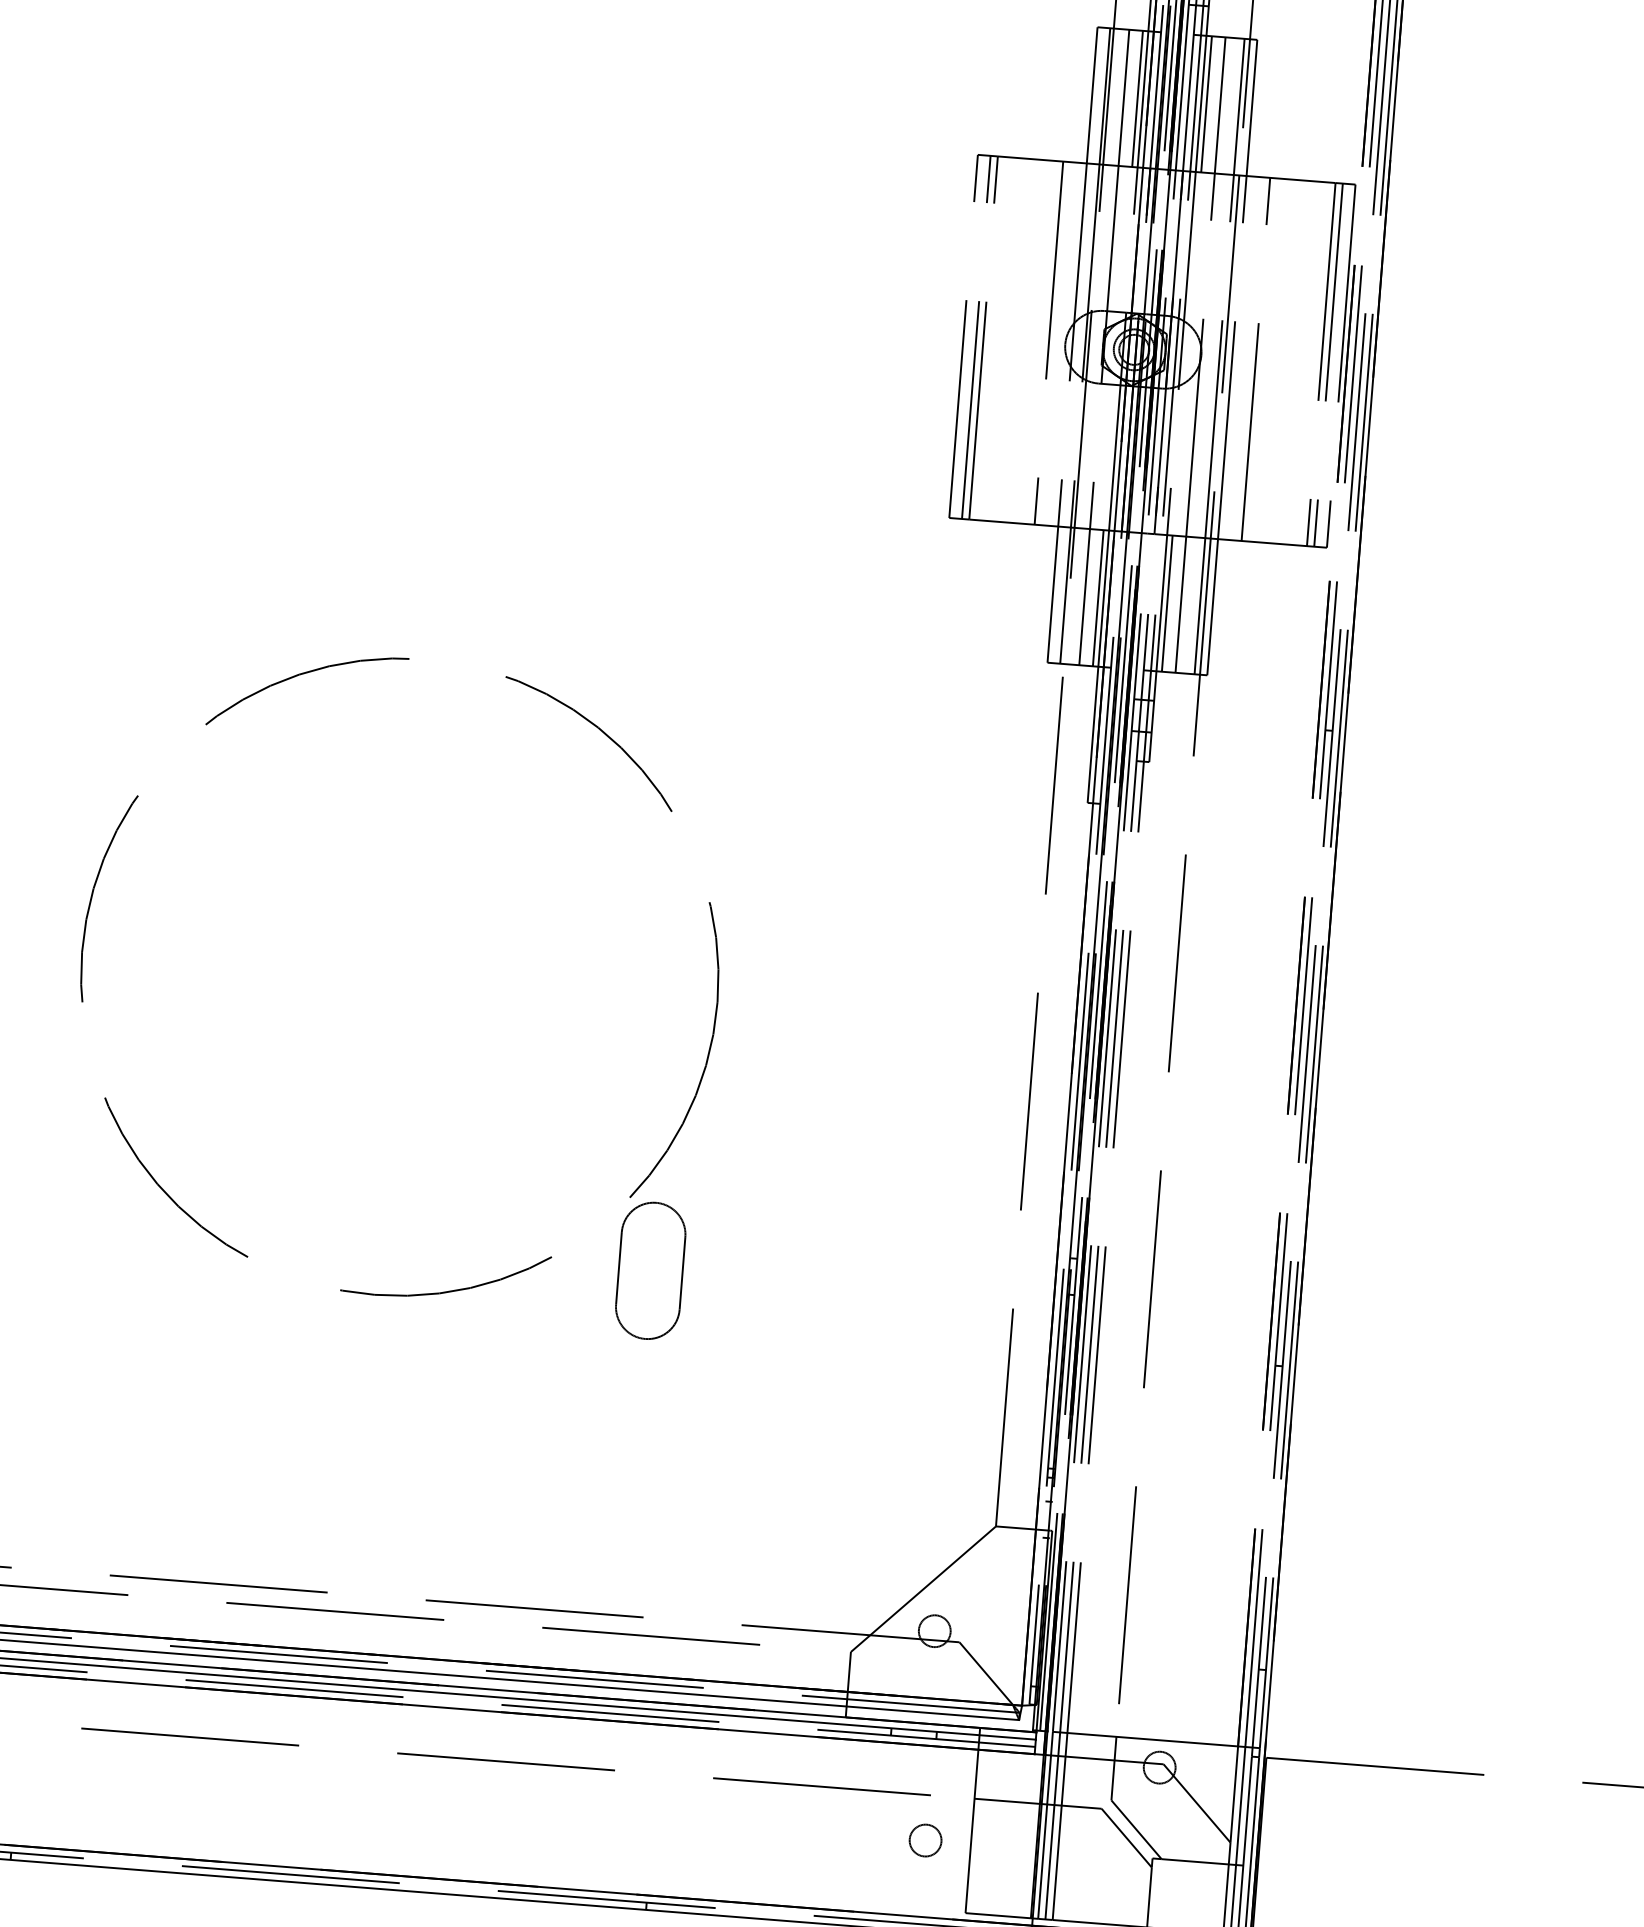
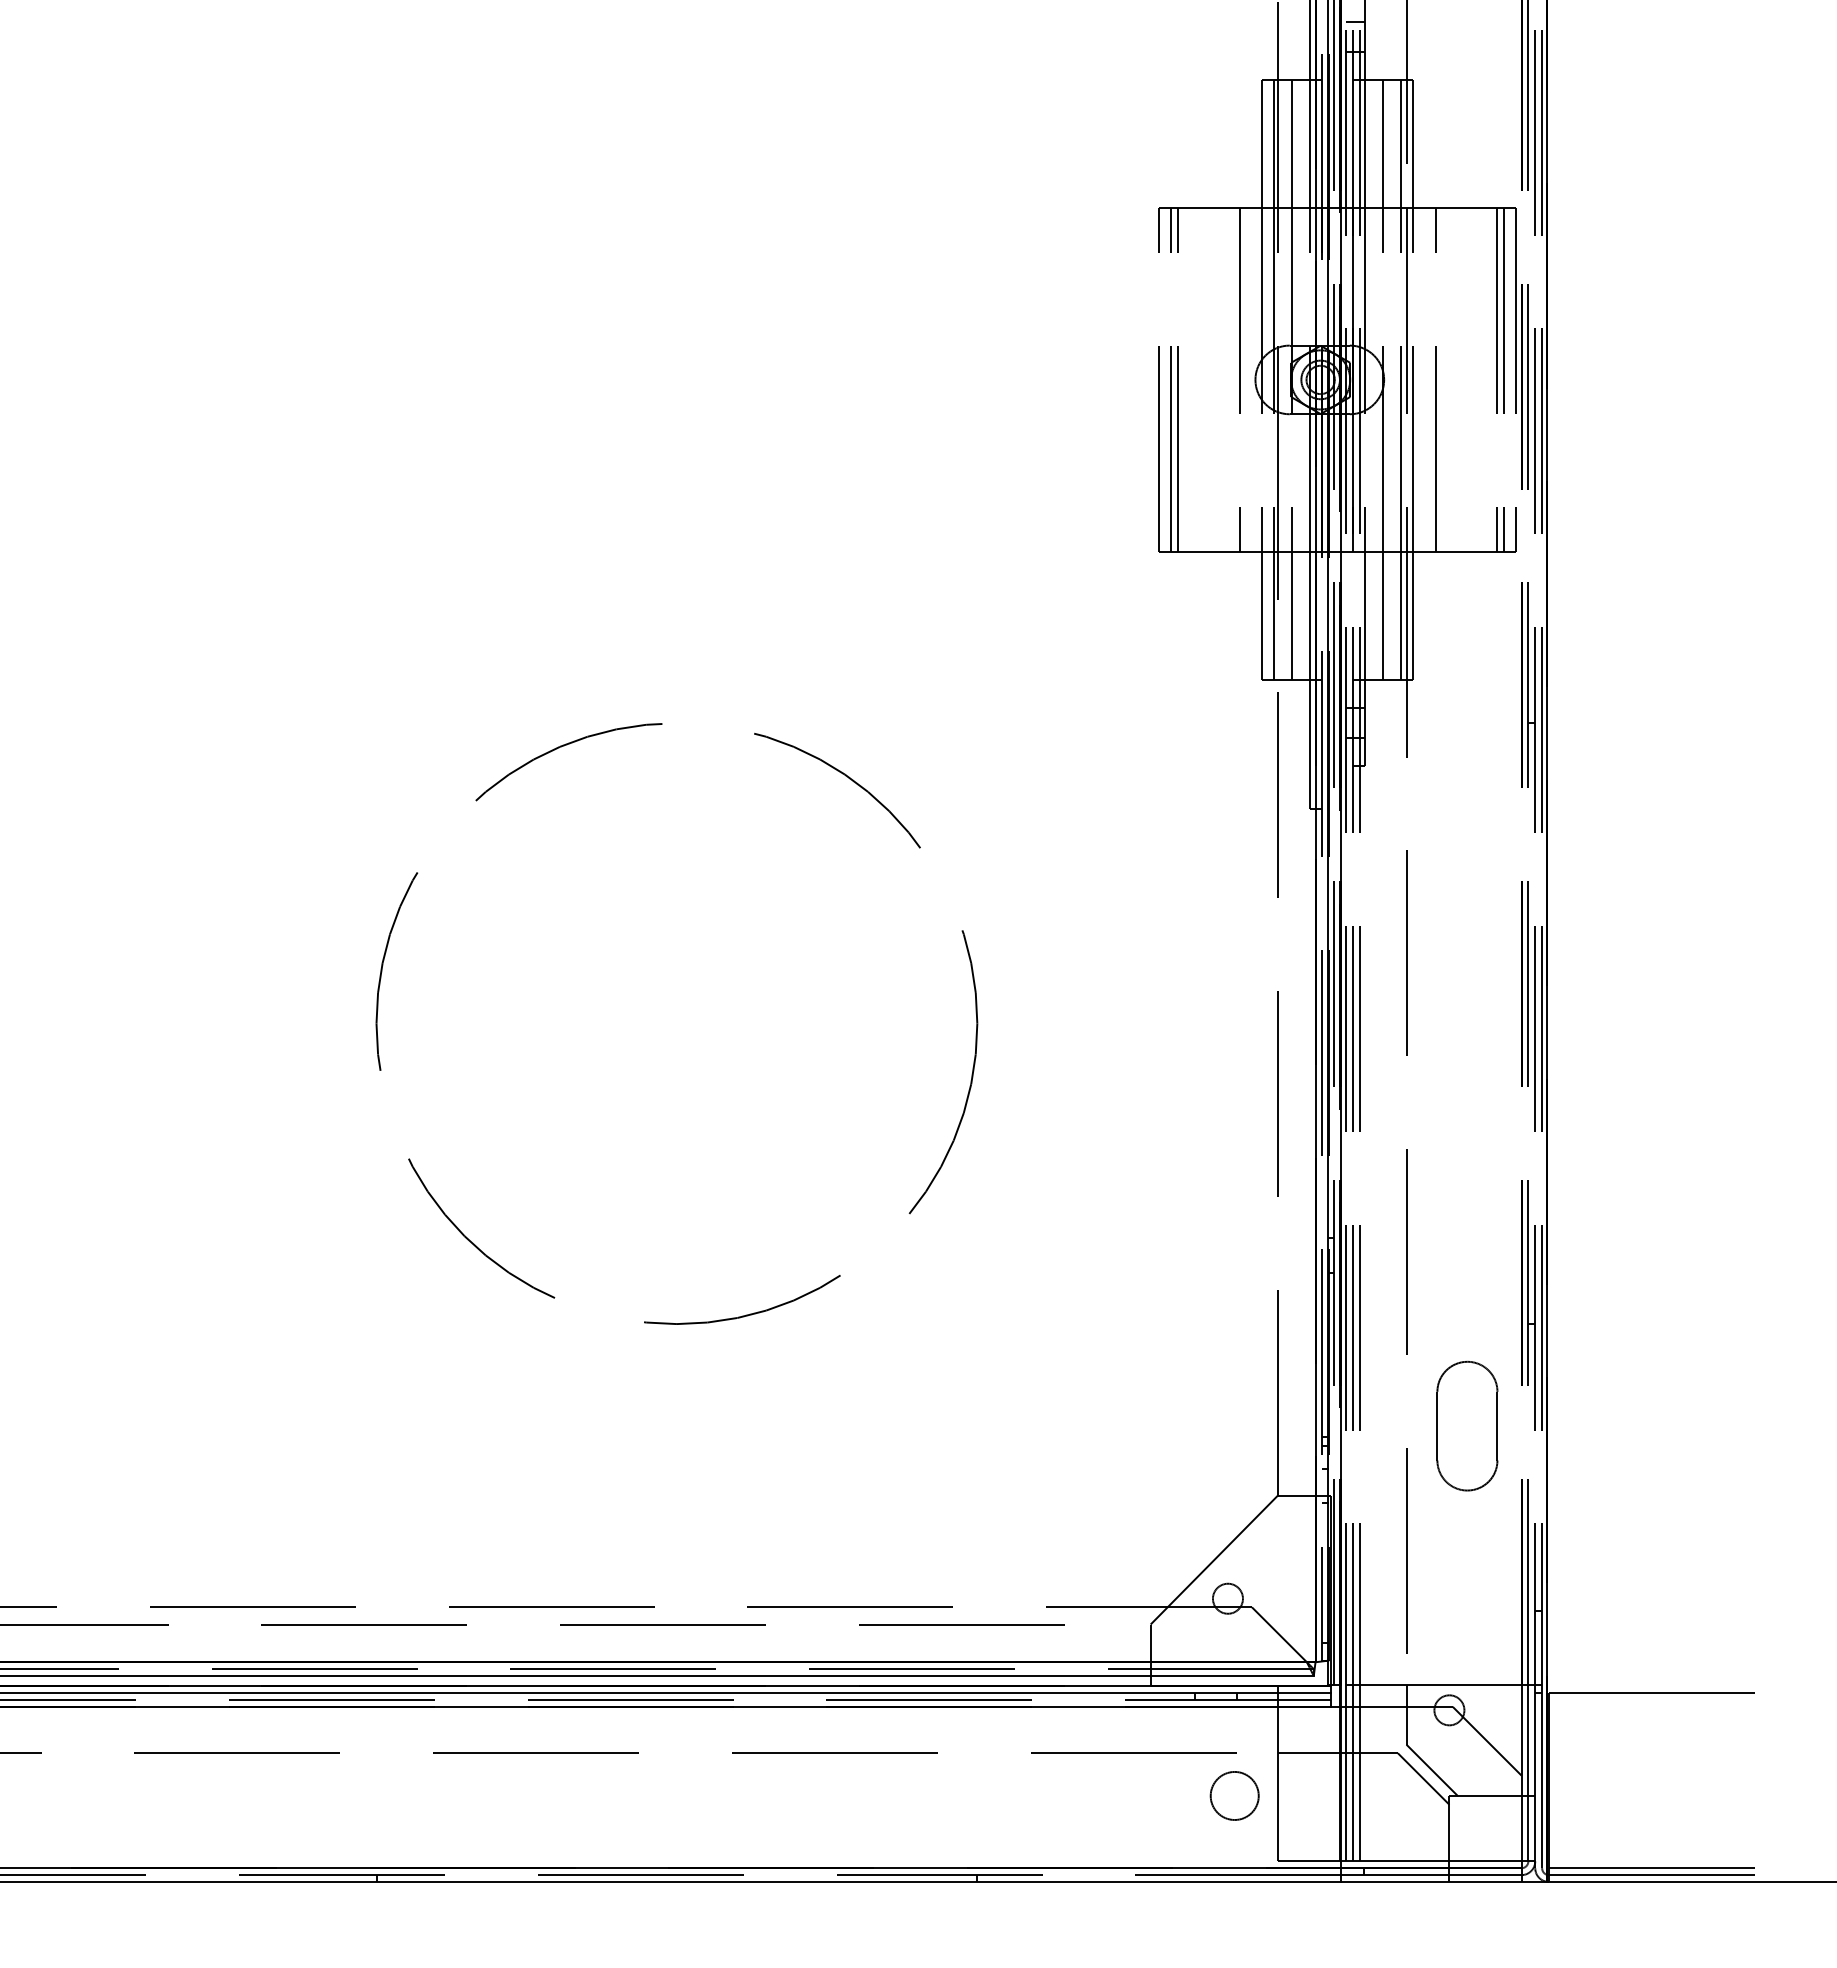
line: (1137, 98) -> (1305, 143), removed
line: (1206, 103) -> (1370, 143), removed
line: (1098, 597) -> (1305, 615), removed
line: (1167, 603) -> (1370, 615), removed
part: (650, 1270) -> (1467, 1425), moved
circle: (925, 1840) -> (1234, 1796), size x1.6

